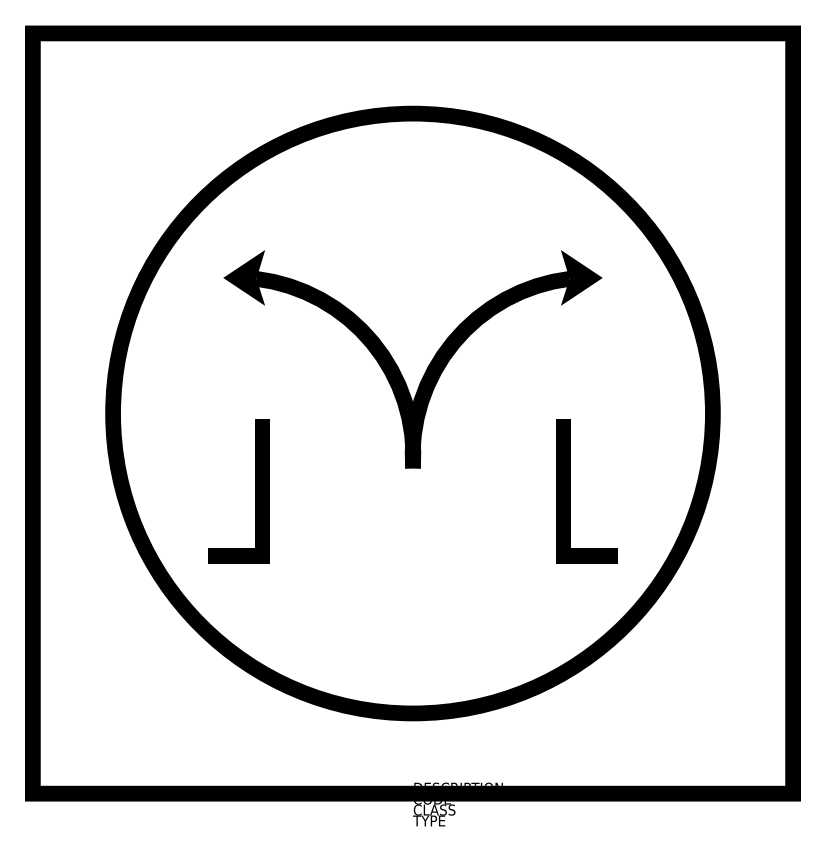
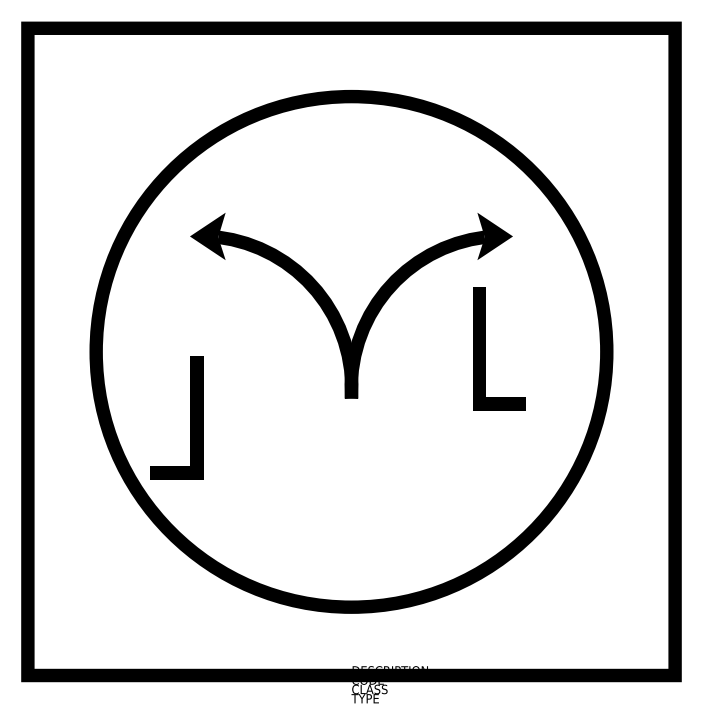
line: (255, 491) -> (191, 418), moved
line: (570, 491) -> (485, 349), moved

